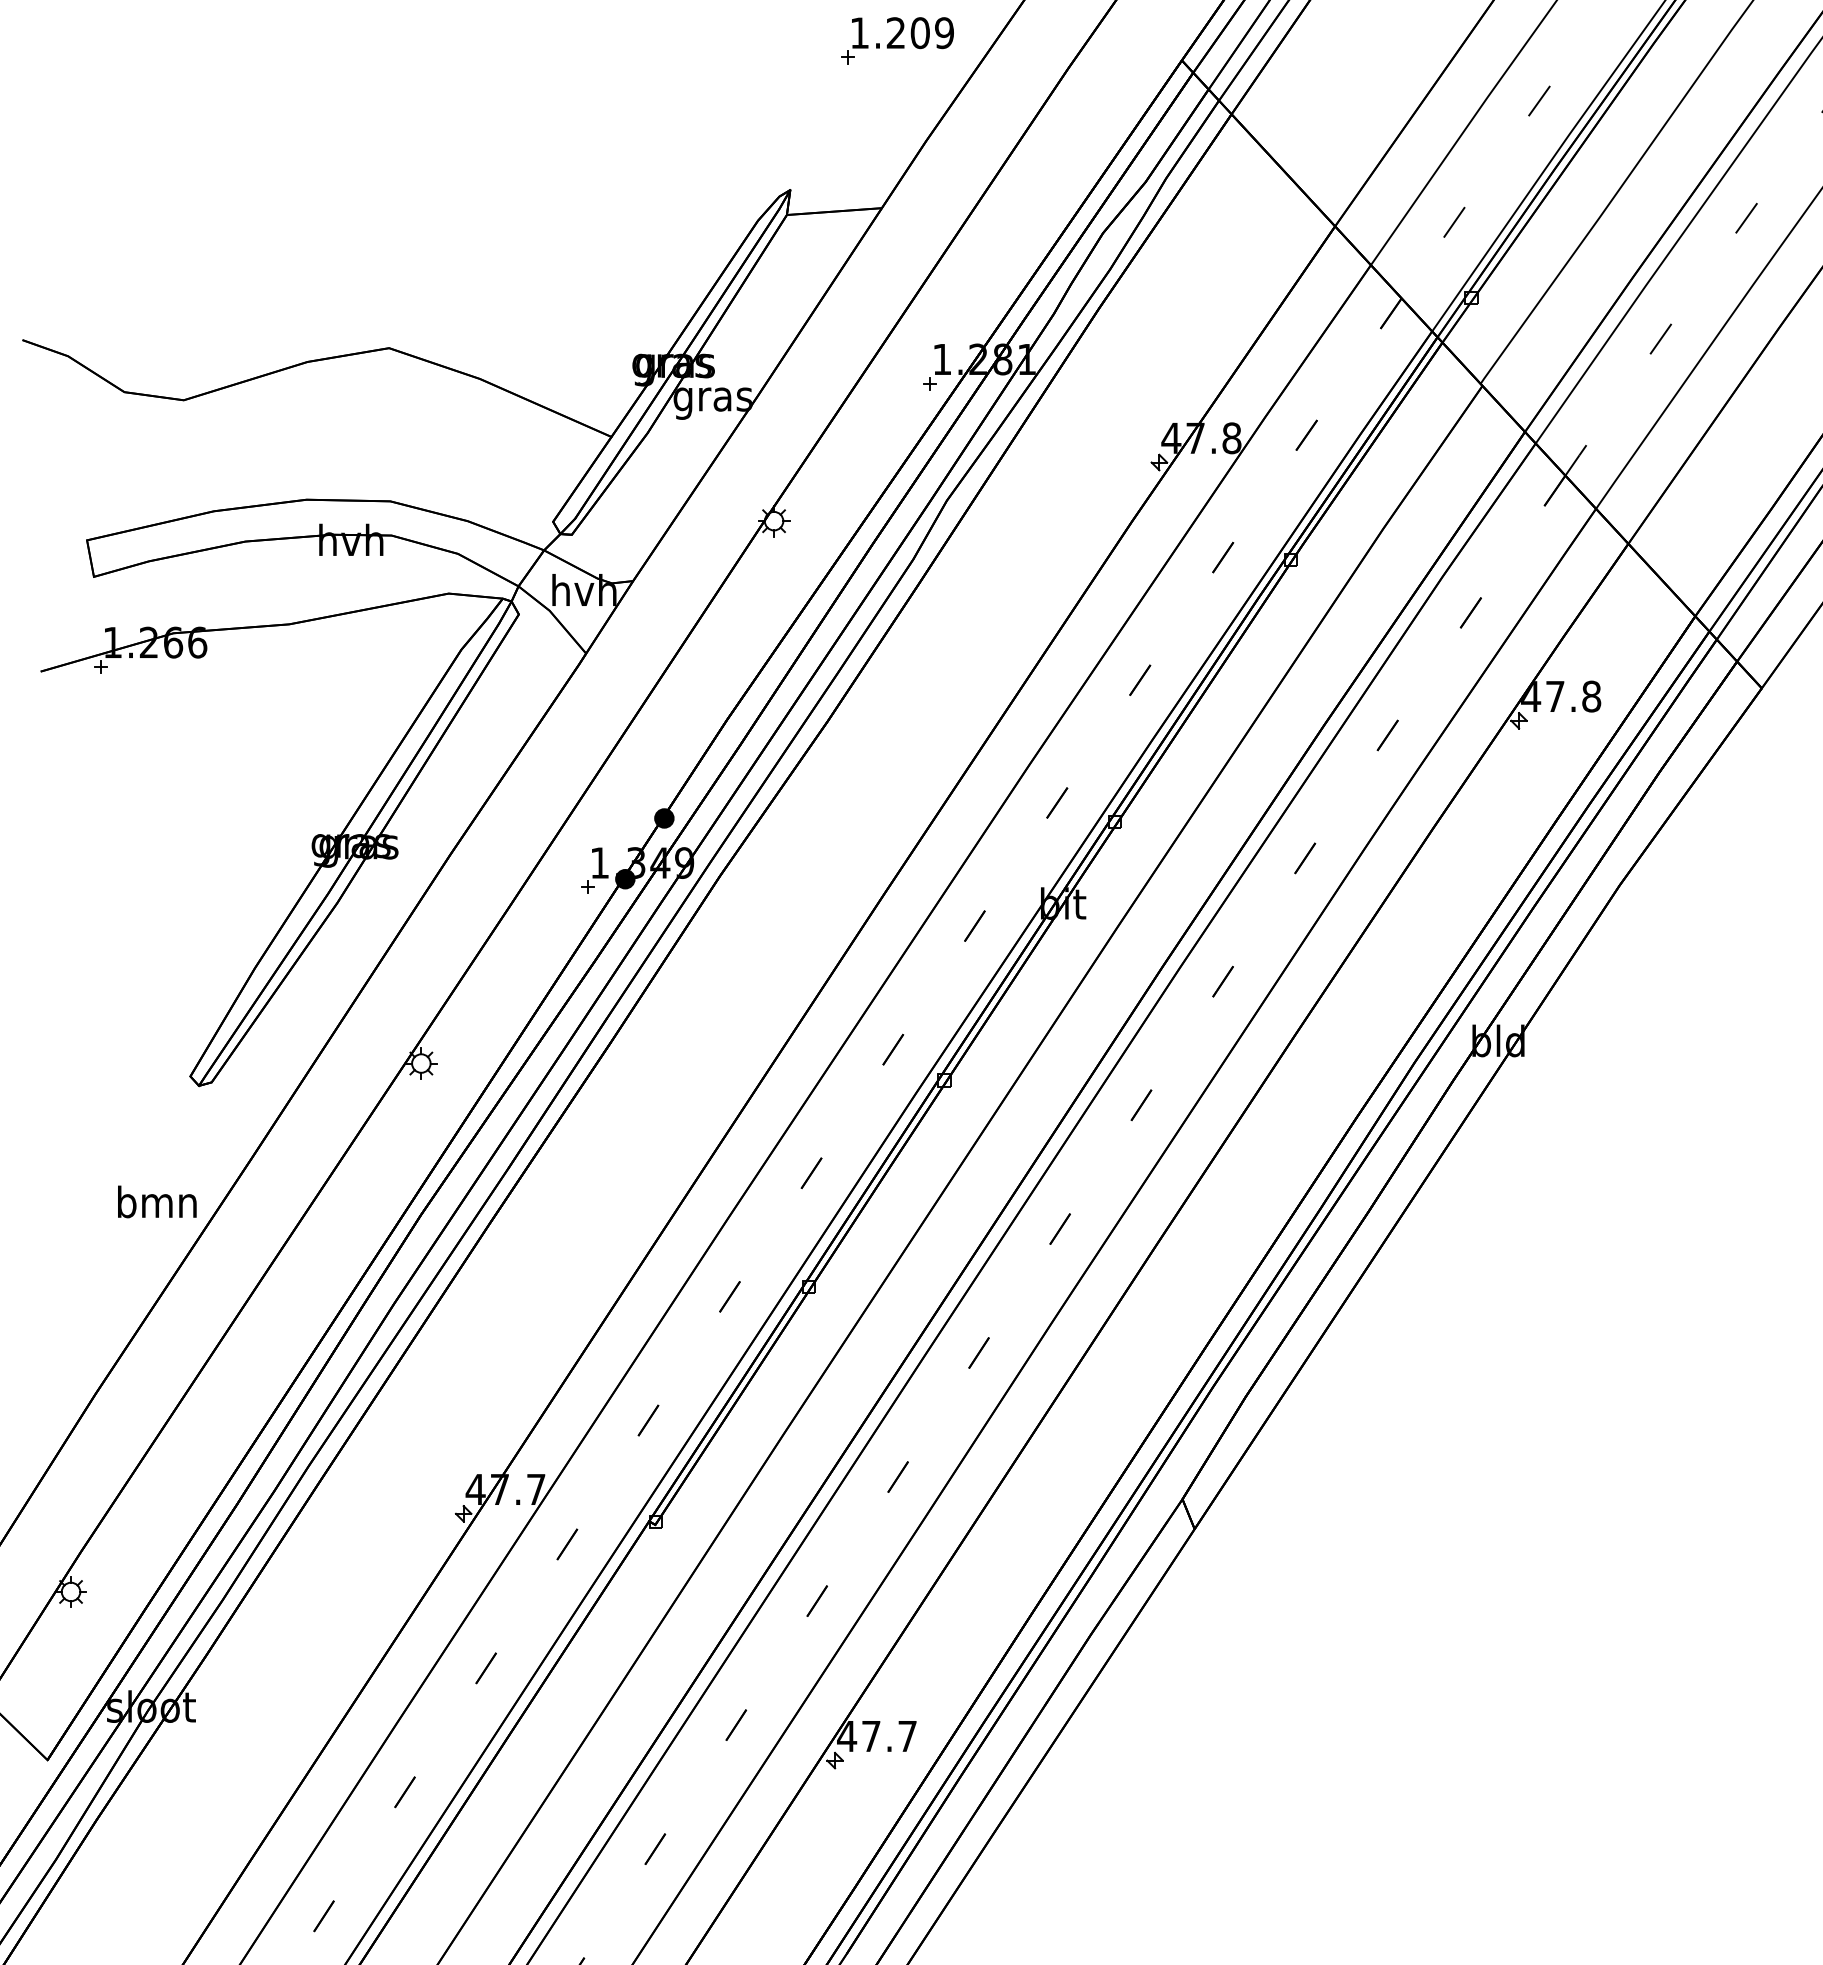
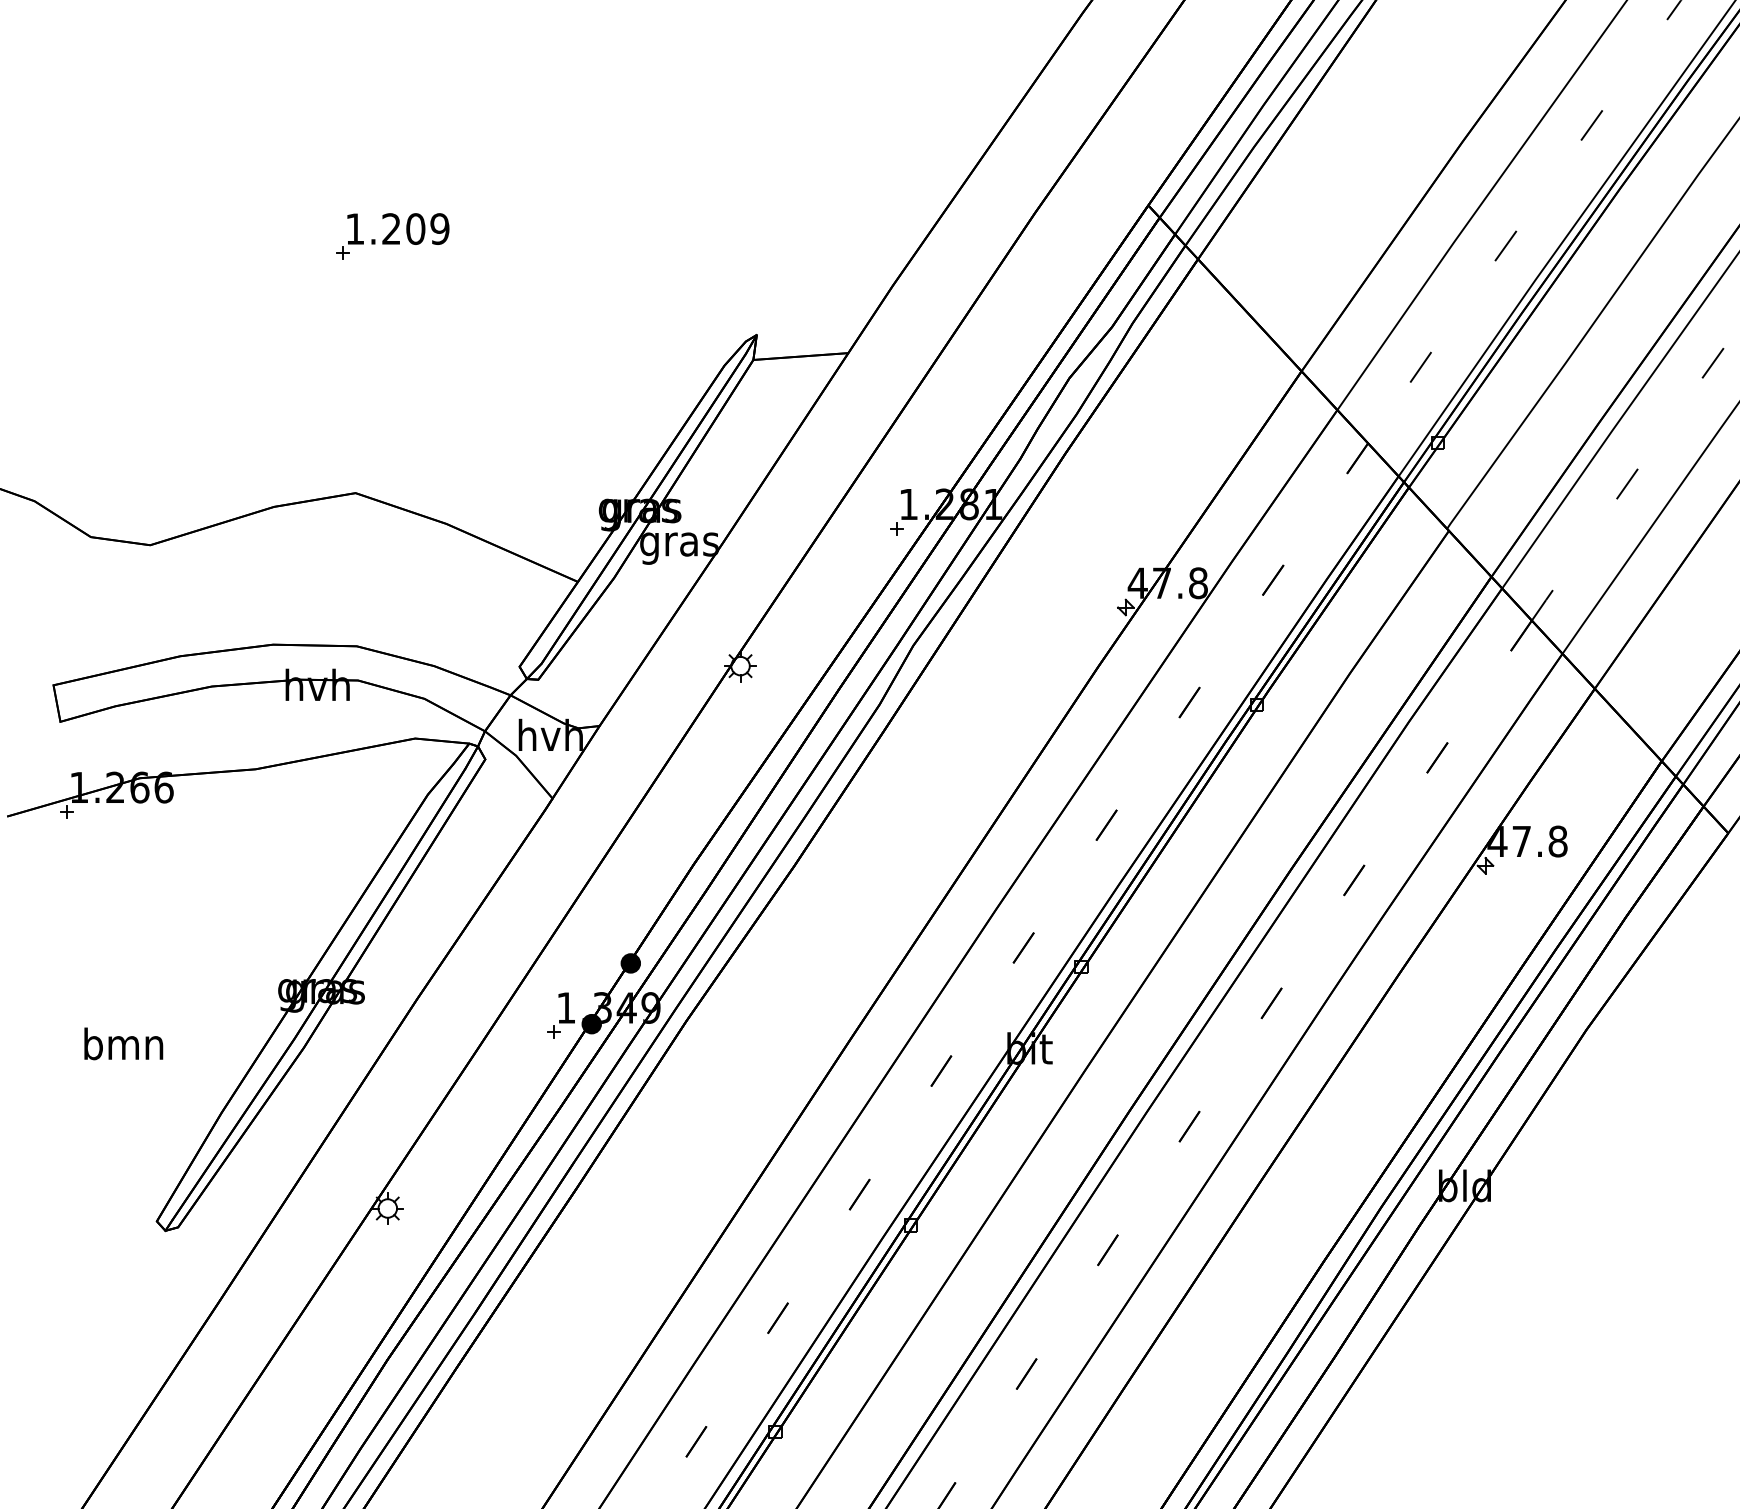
part: (897, 40) -> (392, 236), moved
text: (157, 1201) -> (123, 1043), moved

